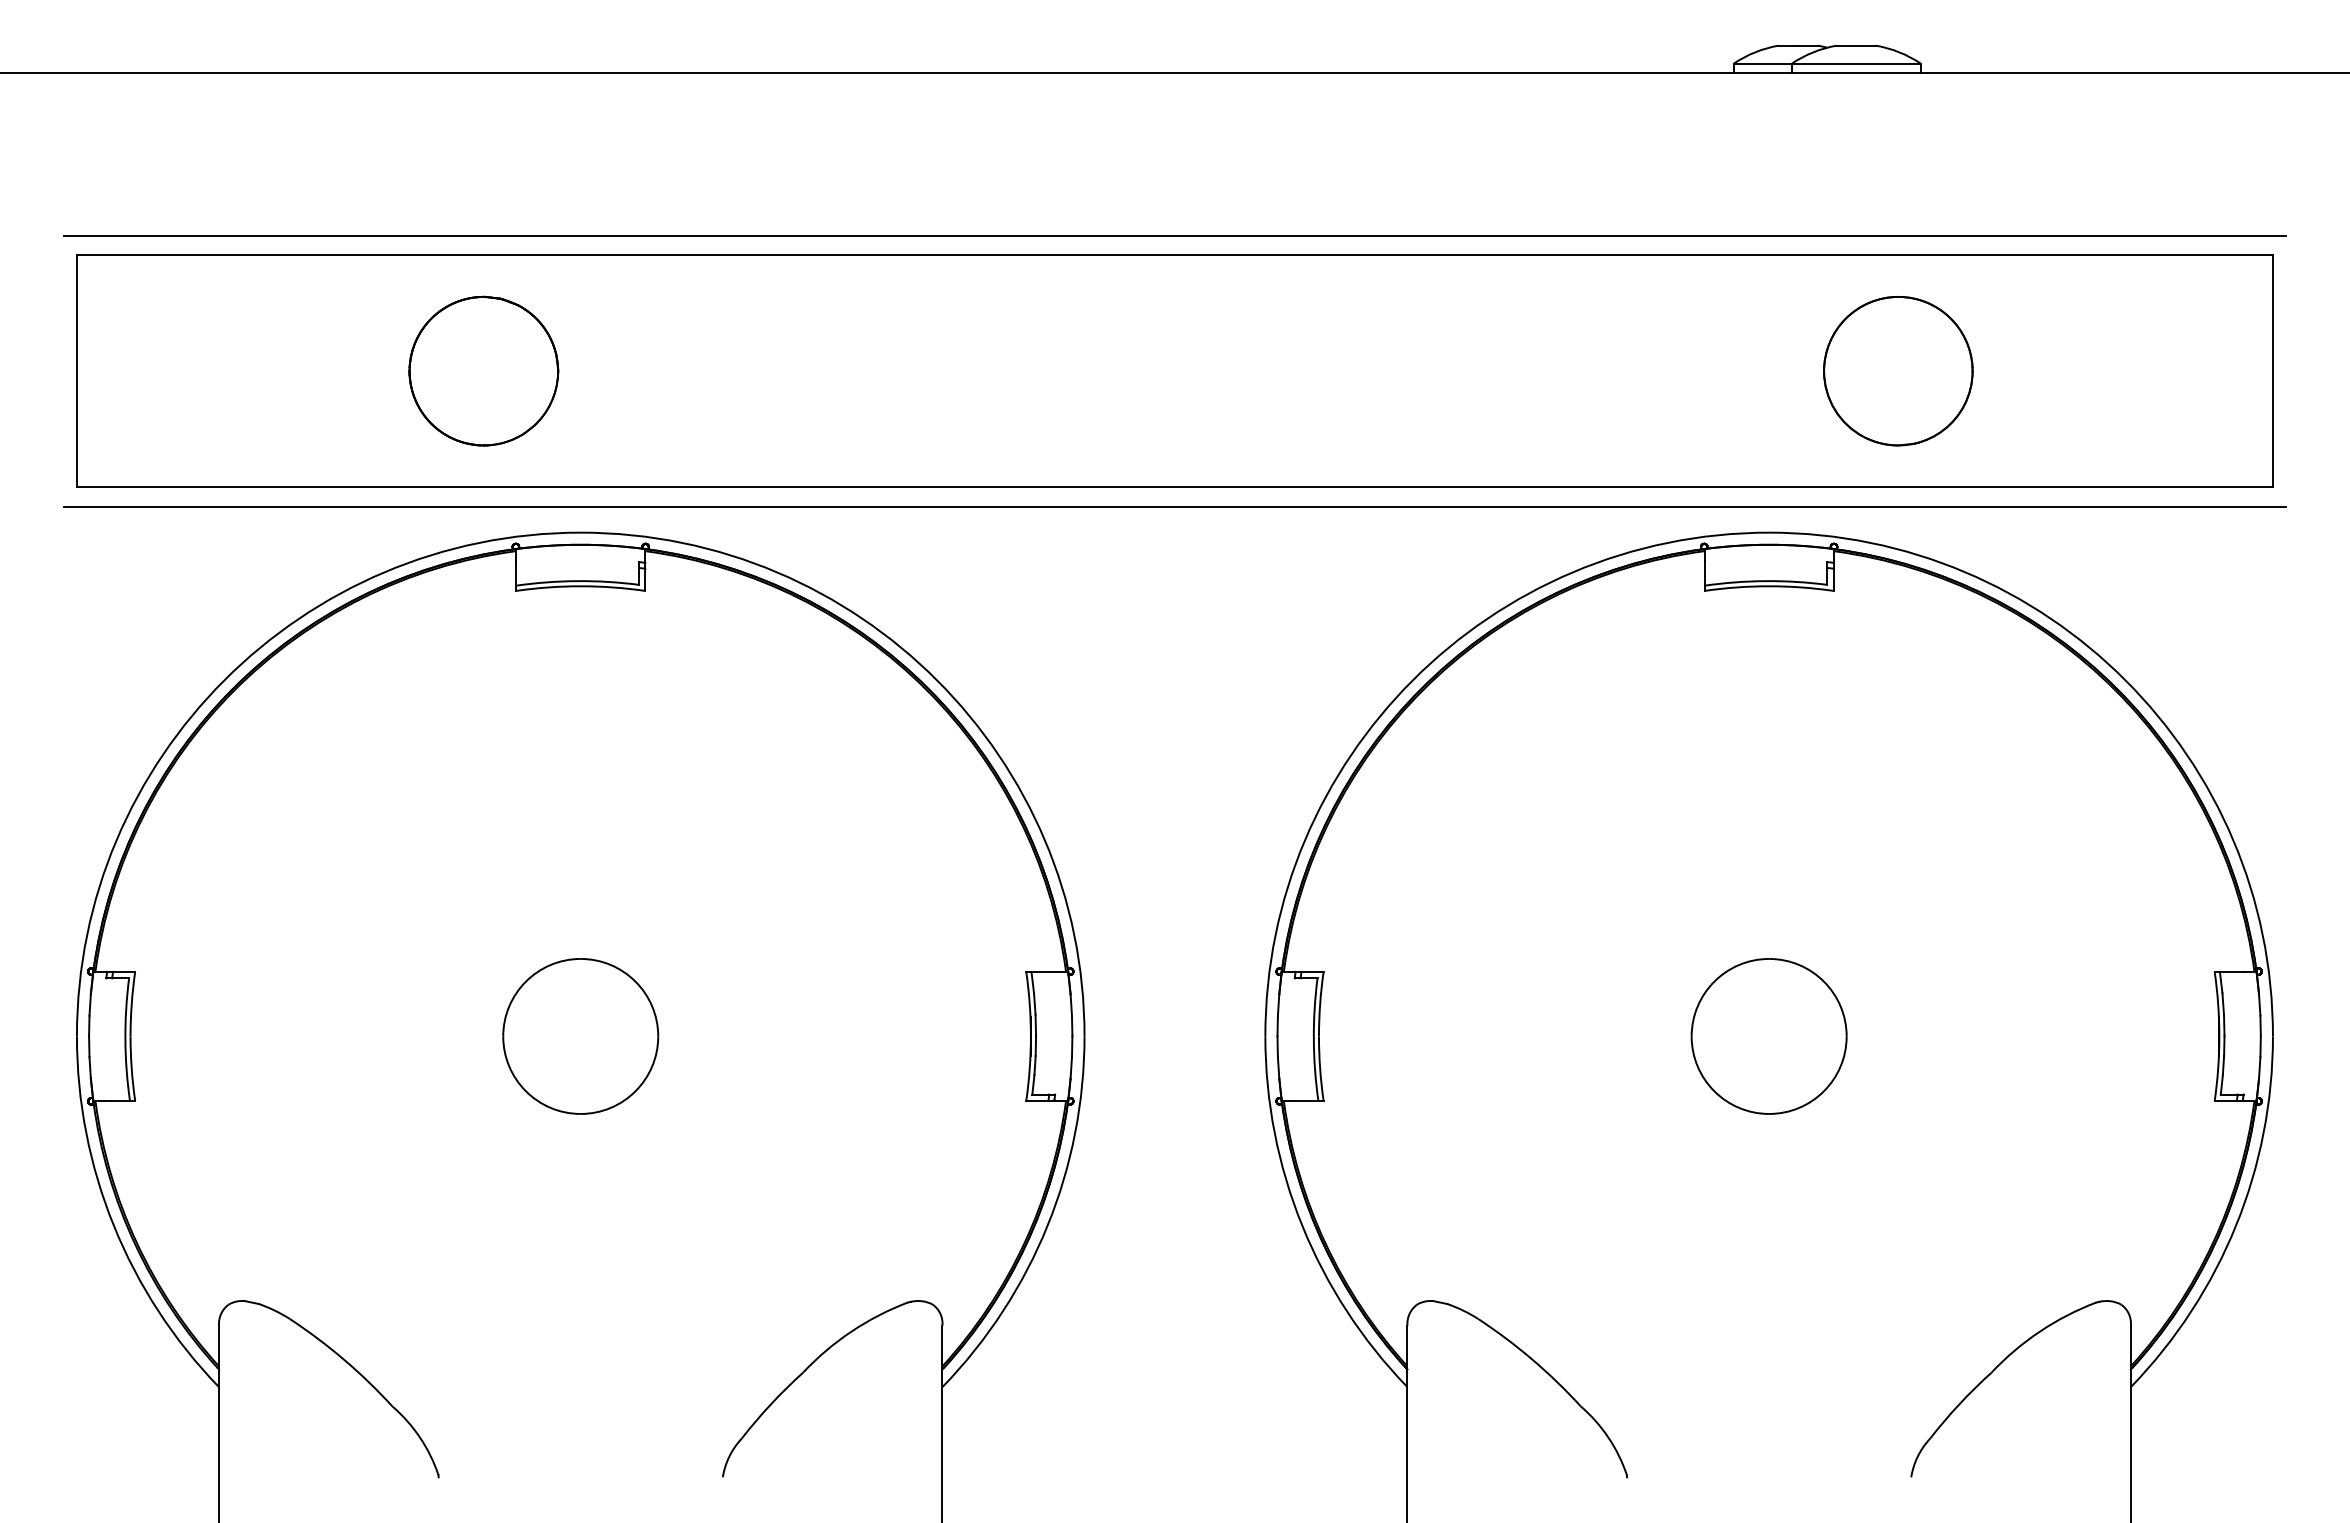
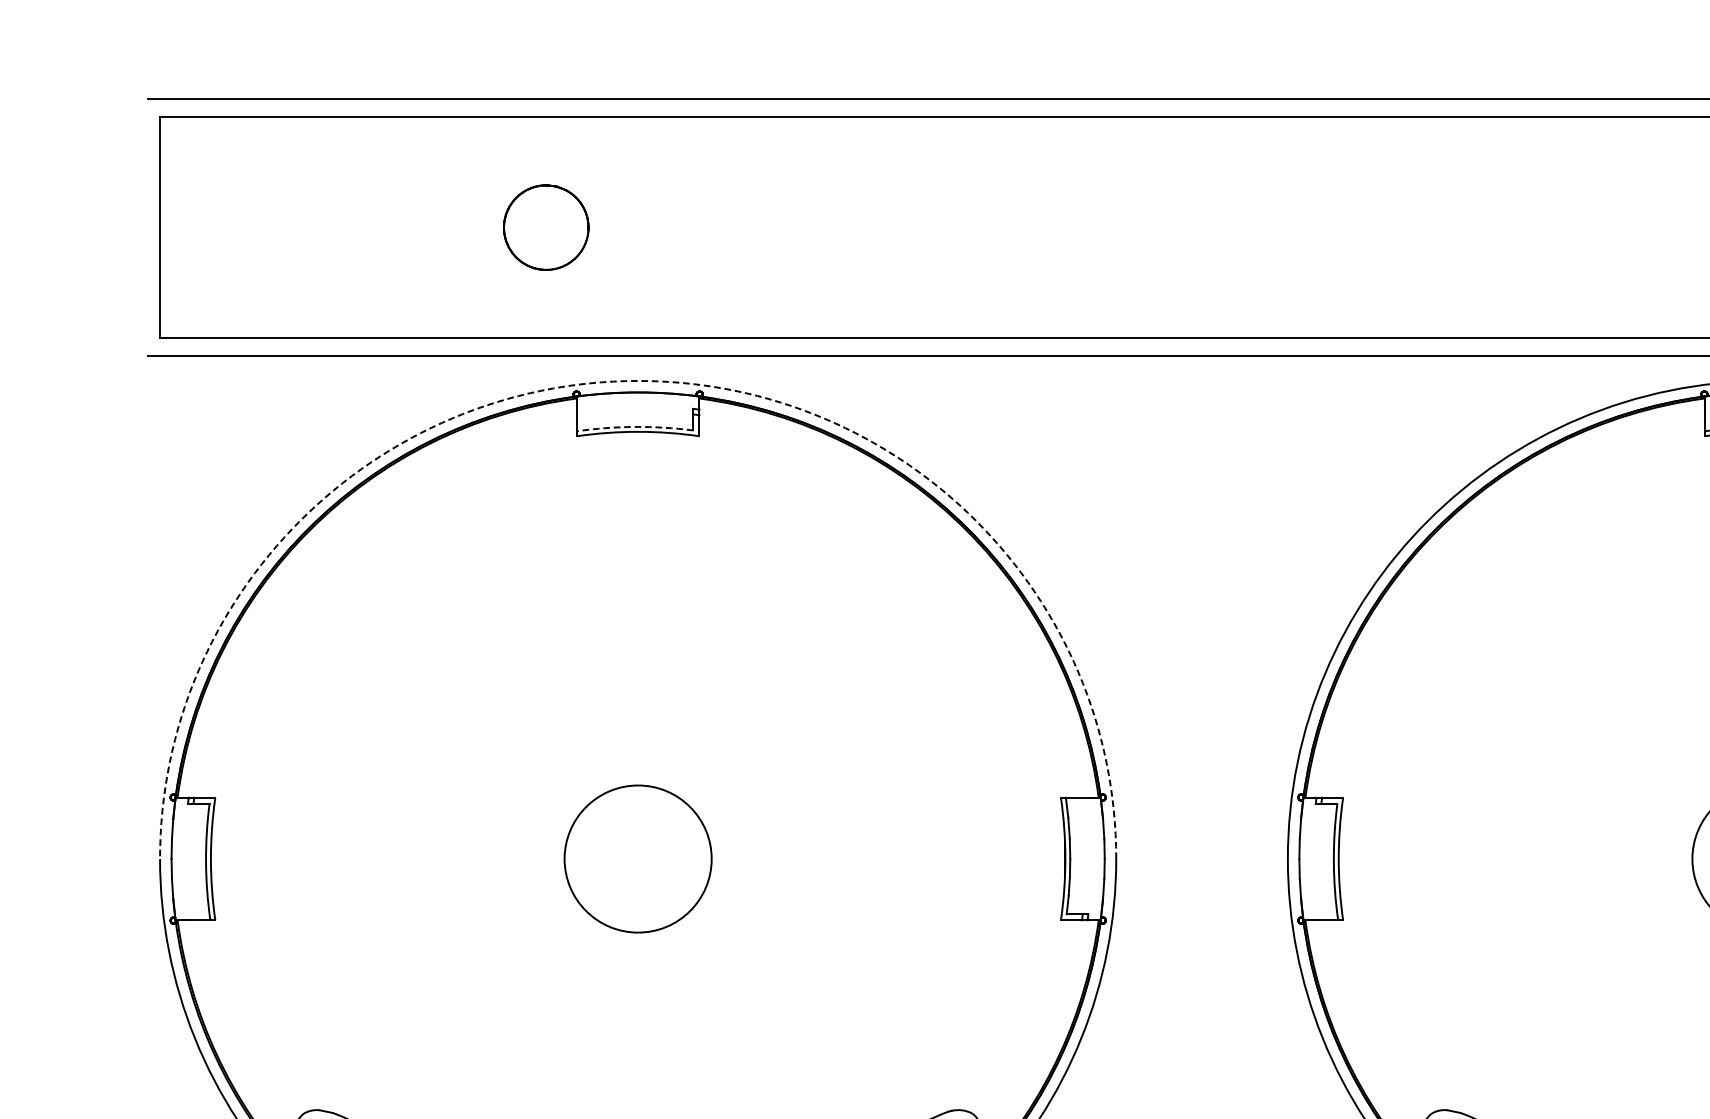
part: (483, 370) -> (545, 227), size x0.6
arc: (580, 532) -> (637, 380), solid -> dashed
arc: (577, 581) -> (635, 427), solid -> dashed

